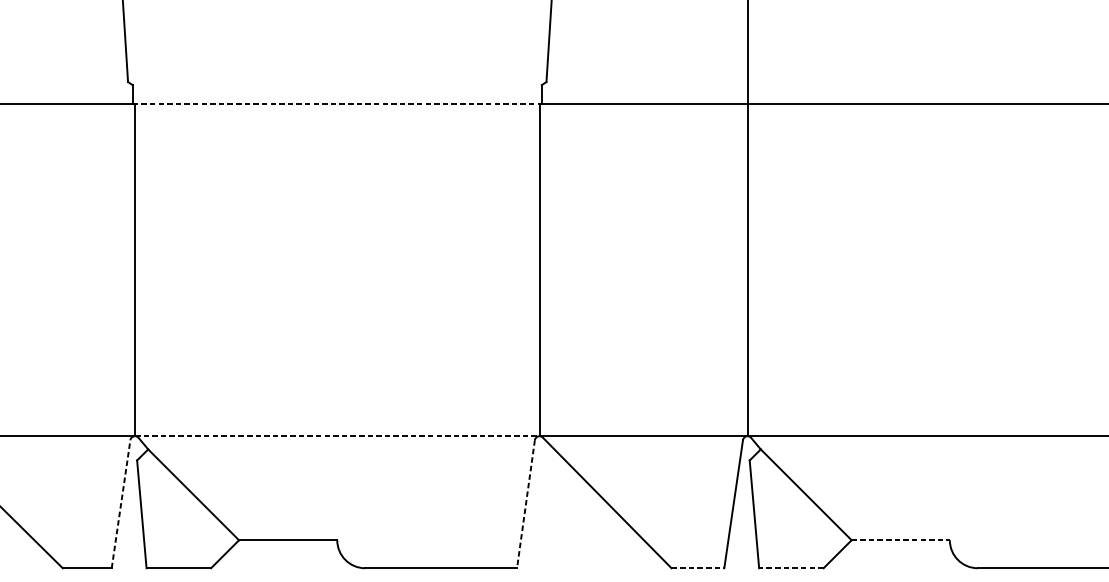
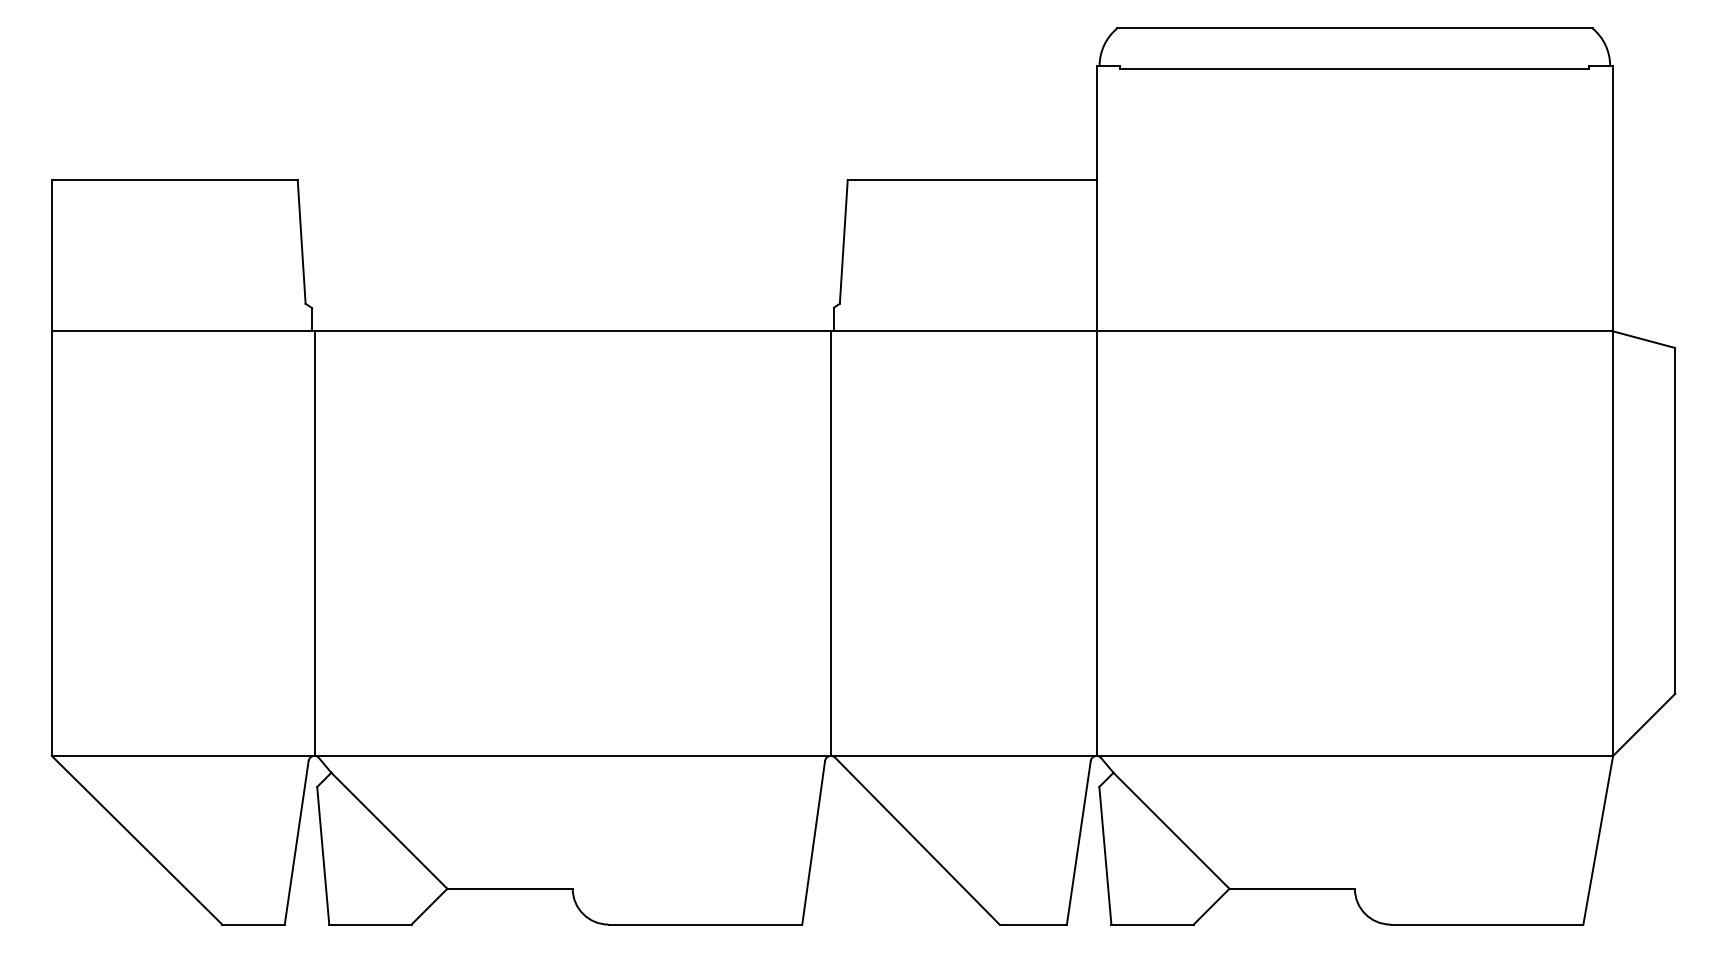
line: (337, 103) -> (573, 331), dashed -> solid
line: (337, 435) -> (573, 755), dashed -> solid
line: (120, 503) -> (296, 842), dashed -> solid
line: (525, 503) -> (813, 842), dashed -> solid
line: (900, 540) -> (1292, 888), dashed -> solid
line: (698, 568) -> (1033, 924), dashed -> solid
line: (791, 568) -> (1152, 924), dashed -> solid

